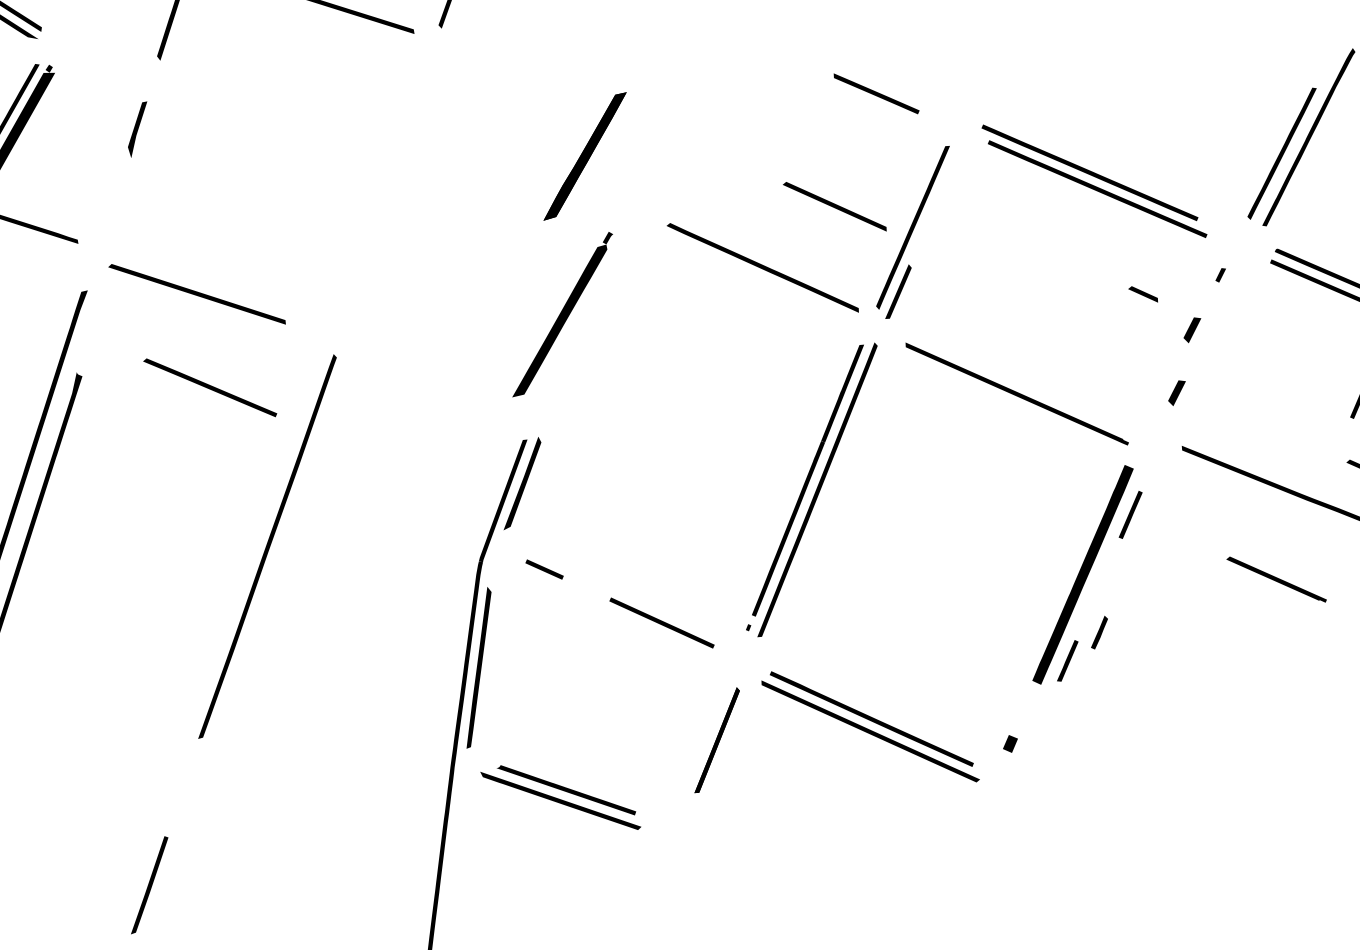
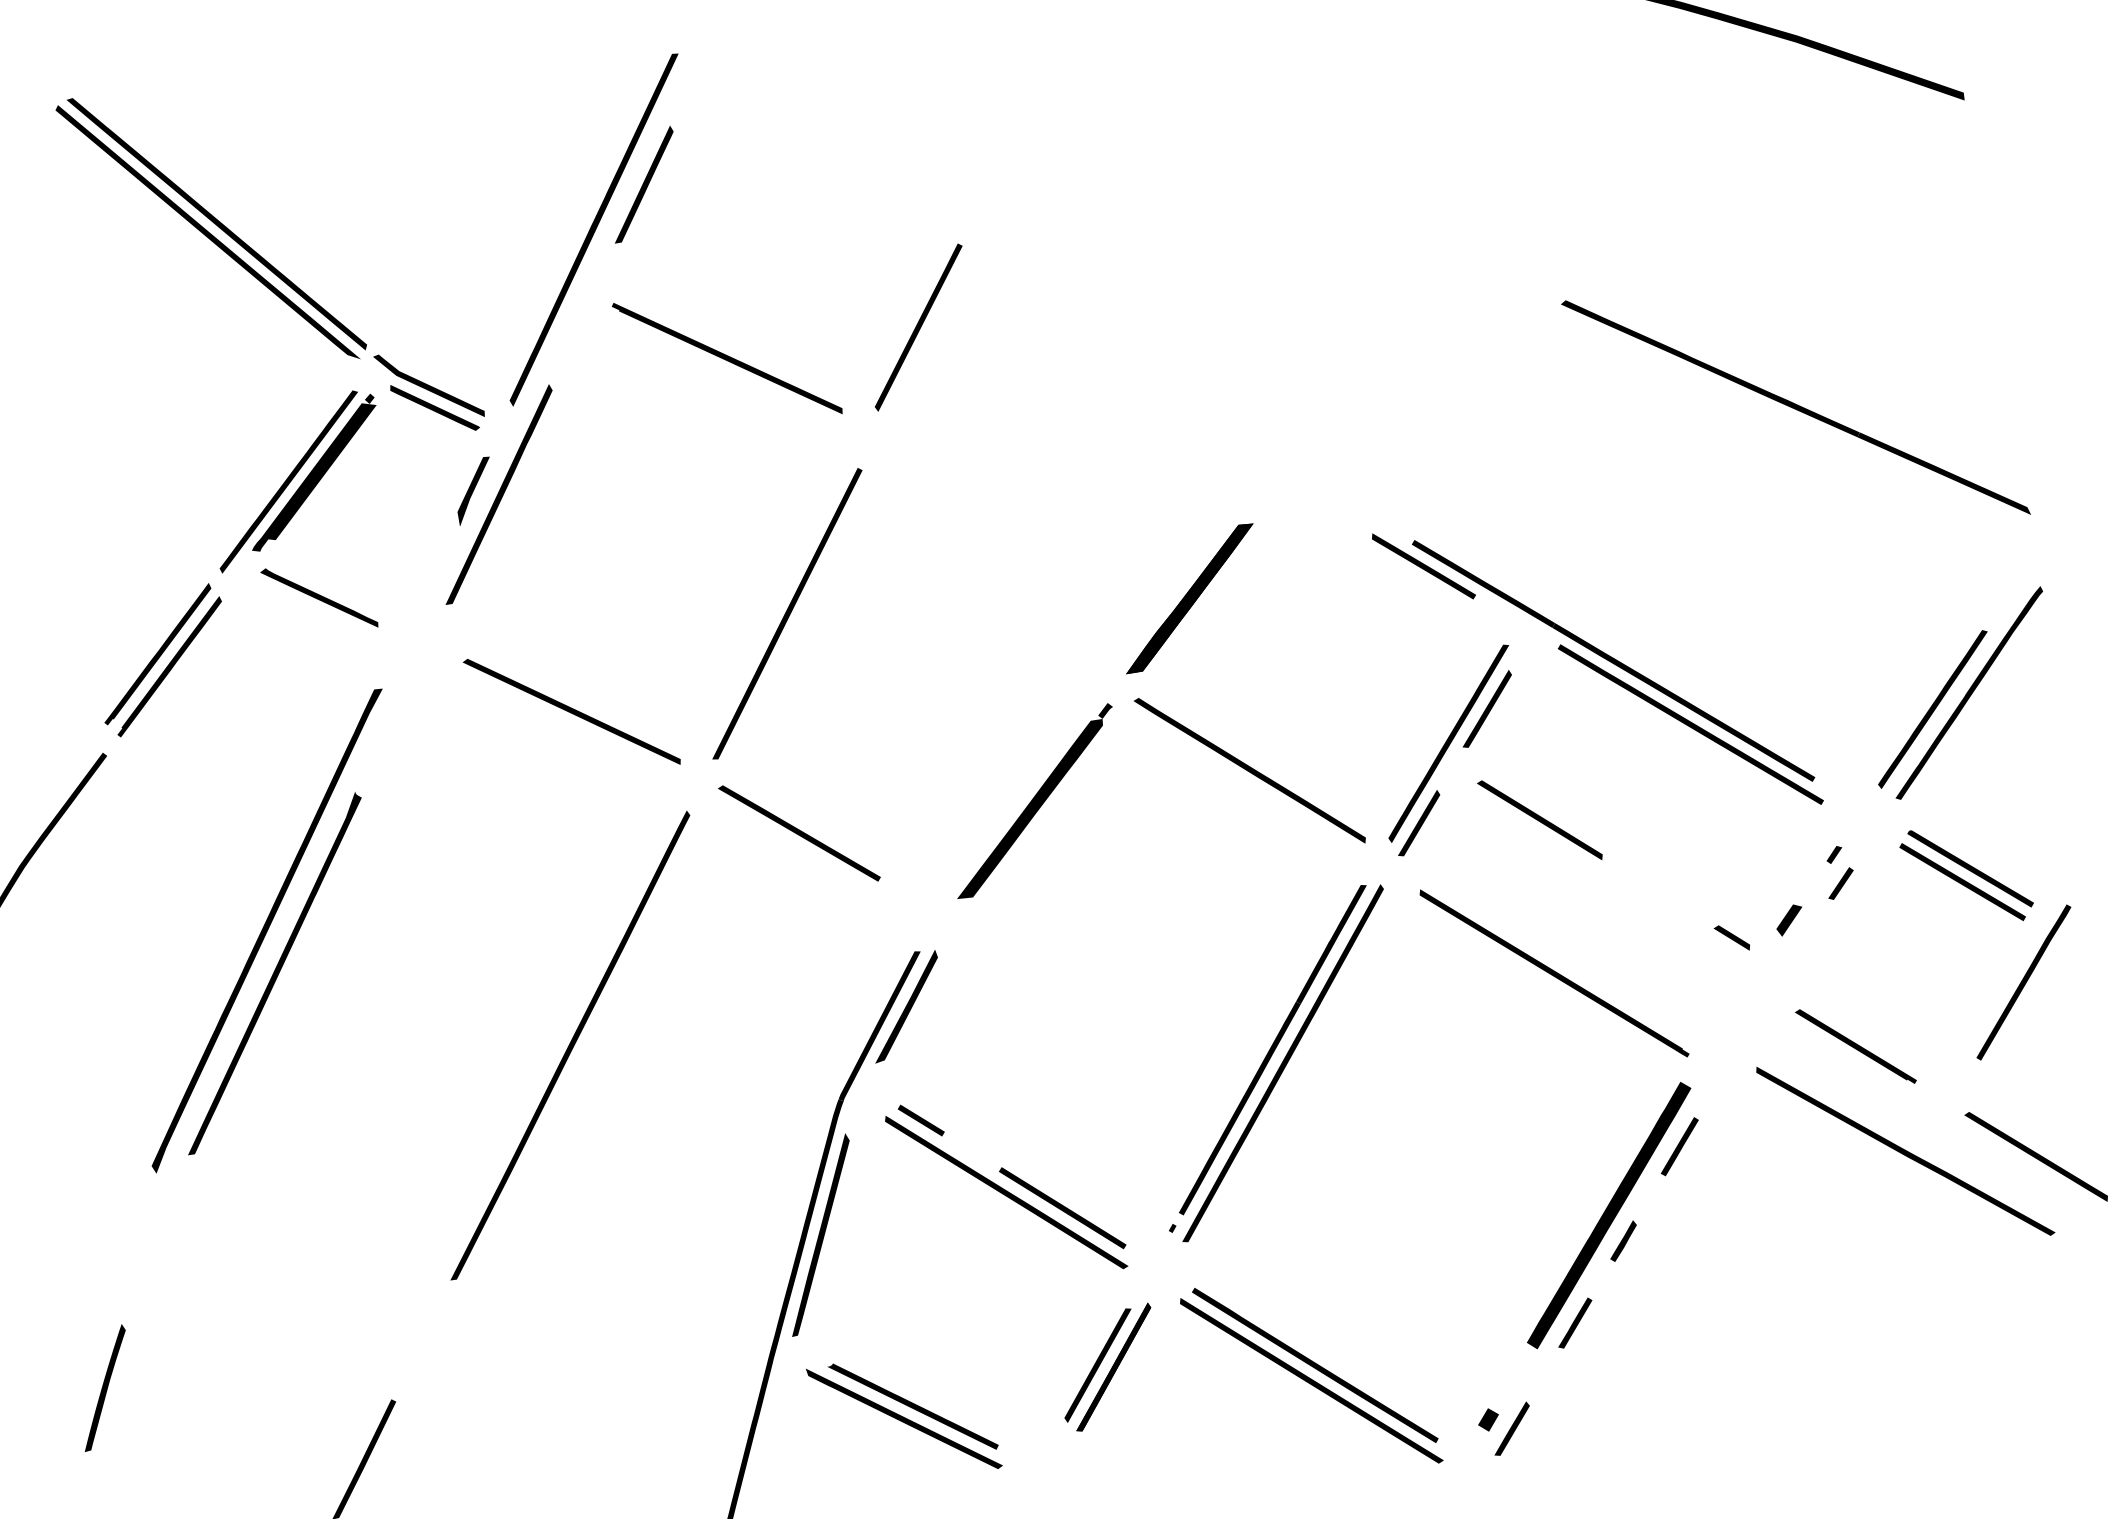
fill: (93, 52) -> (428, 385), added
fill: (100, 68) -> (435, 407), added
fill: (924, 101) -> (1483, 583), added
fill: (157, 129) -> (498, 494), added
part: (584, 156) -> (1189, 598), moved
part: (391, 192) -> (787, 613), added
fill: (939, 196) -> (1487, 708), added
part: (834, 207) -> (1539, 820), moved
part: (196, 294) -> (571, 711), moved
part: (1142, 294) -> (1731, 937), moved
fill: (1228, 296) -> (1840, 883), added
part: (562, 313) -> (1034, 800), moved
part: (210, 387) -> (799, 833), moved
part: (1177, 393) -> (1759, 998), removed
part: (1276, 579) -> (1855, 1046), moved
part: (617, 616) -> (1006, 1192), added
part: (1099, 632) -> (1623, 1240), moved
fill: (704, 740) -> (1097, 1365), added
fill: (1029, 748) -> (1512, 1428), added

